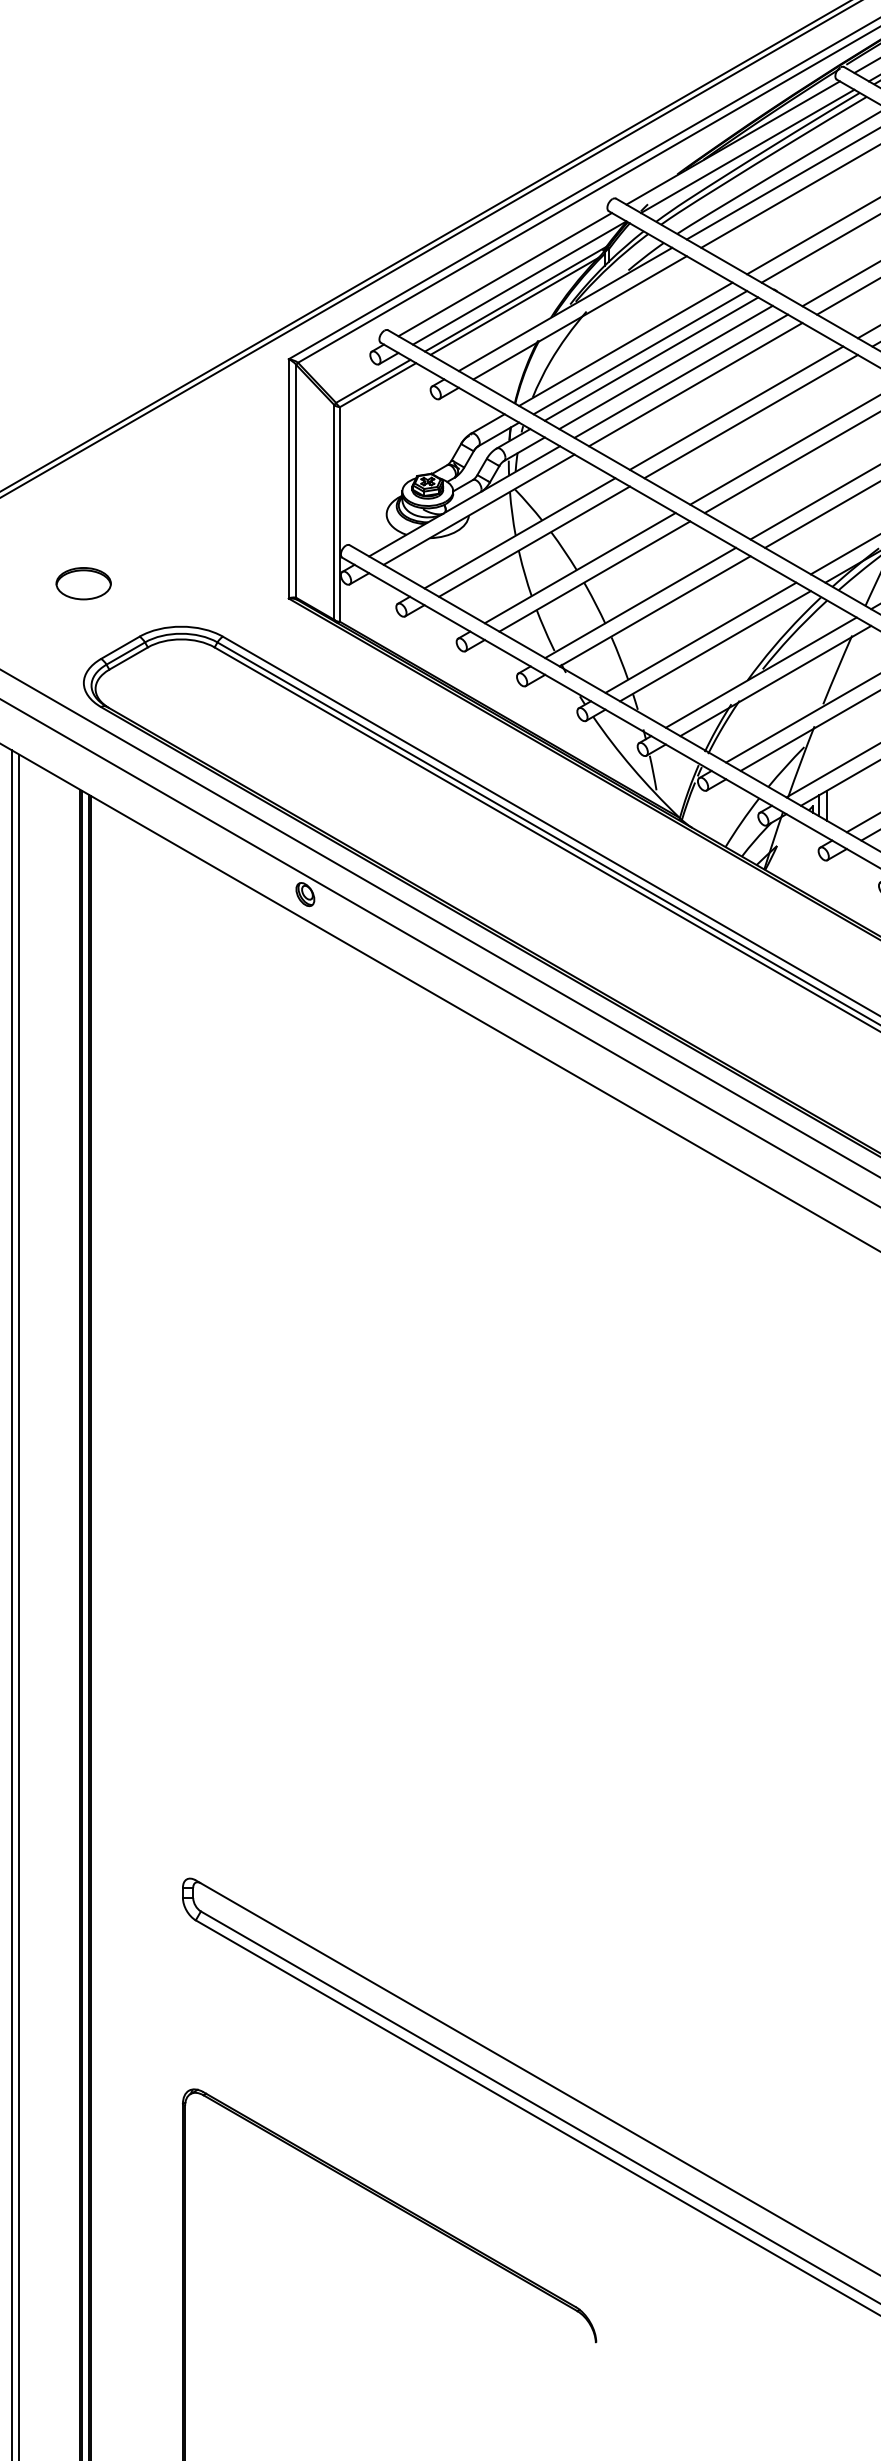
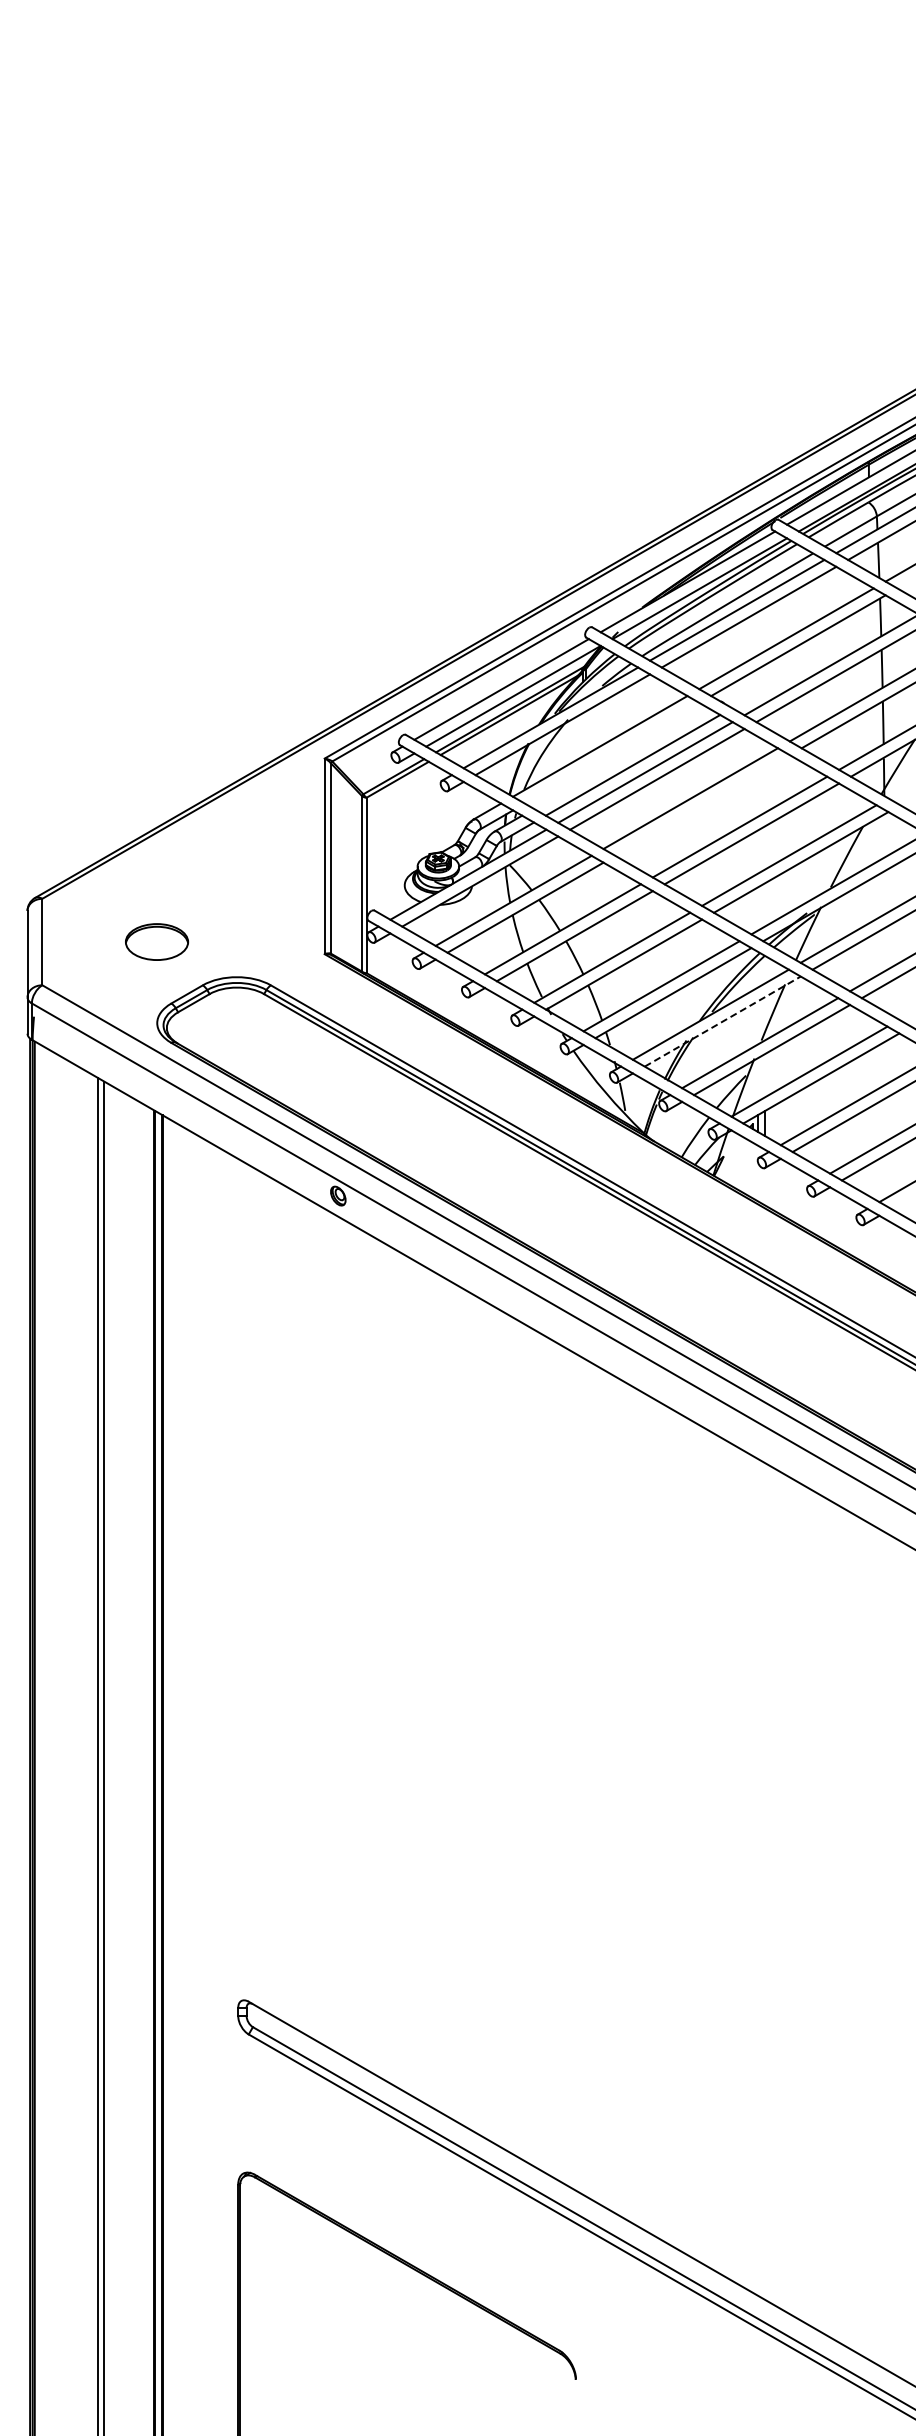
line: (639, 351) -> (611, 752), removed
line: (651, 359) -> (621, 758), removed
line: (751, 416) -> (702, 805), removed
part: (84, 583) -> (157, 941), size x1.4
line: (776, 680) -> (723, 1021), solid -> dashed

